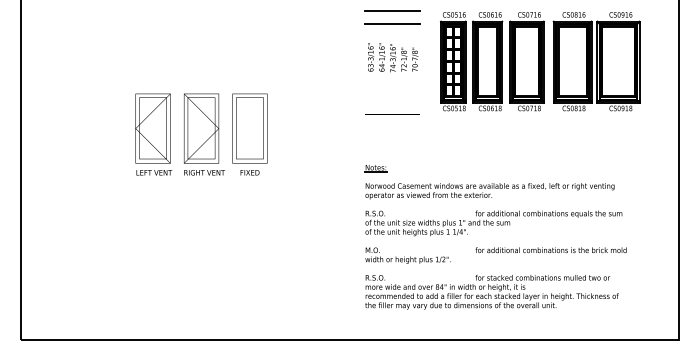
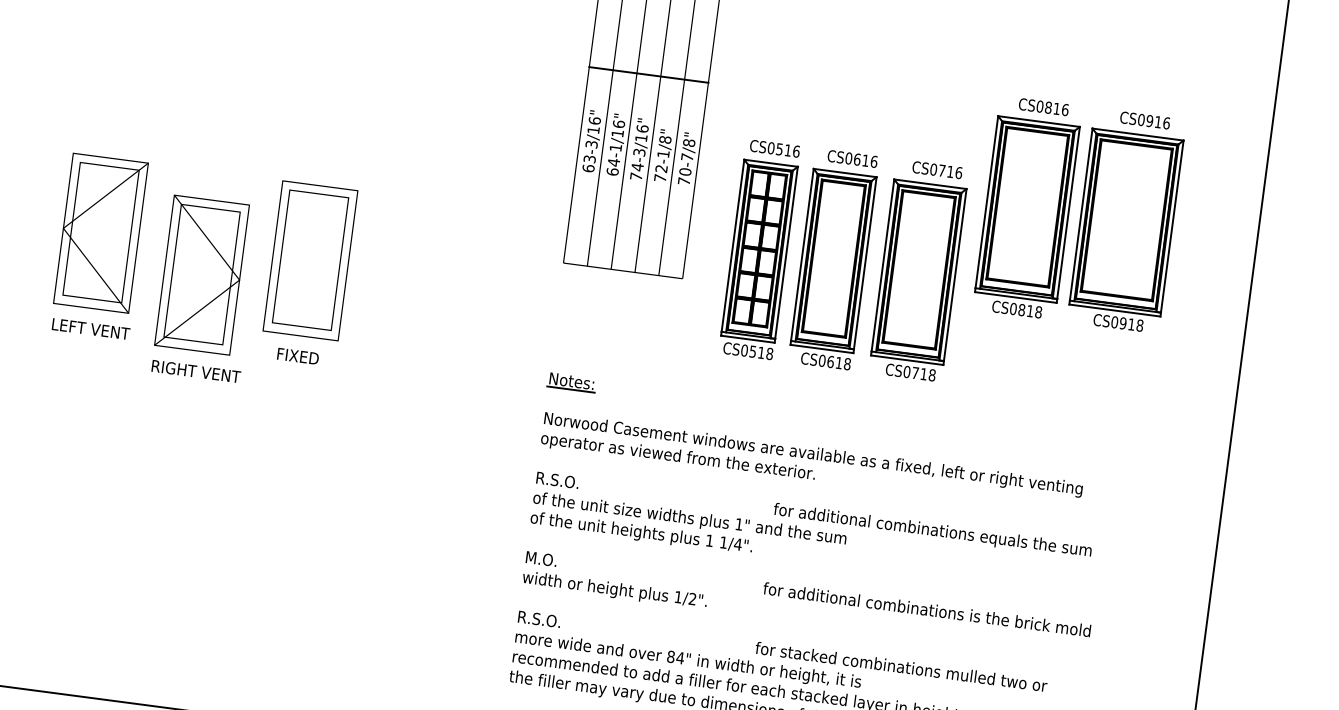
line: (392, 10) -> (652, 45), removed
part: (492, 61) -> (844, 260), moved
text: (204, 134) -> (206, 288), moved

